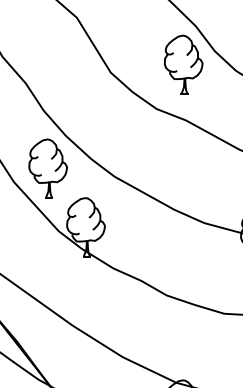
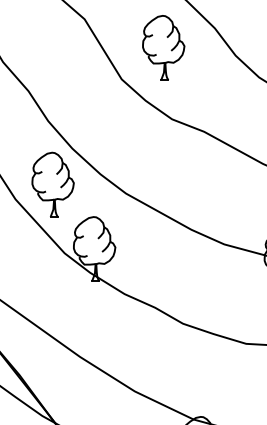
part: (183, 64) -> (163, 47), moved

